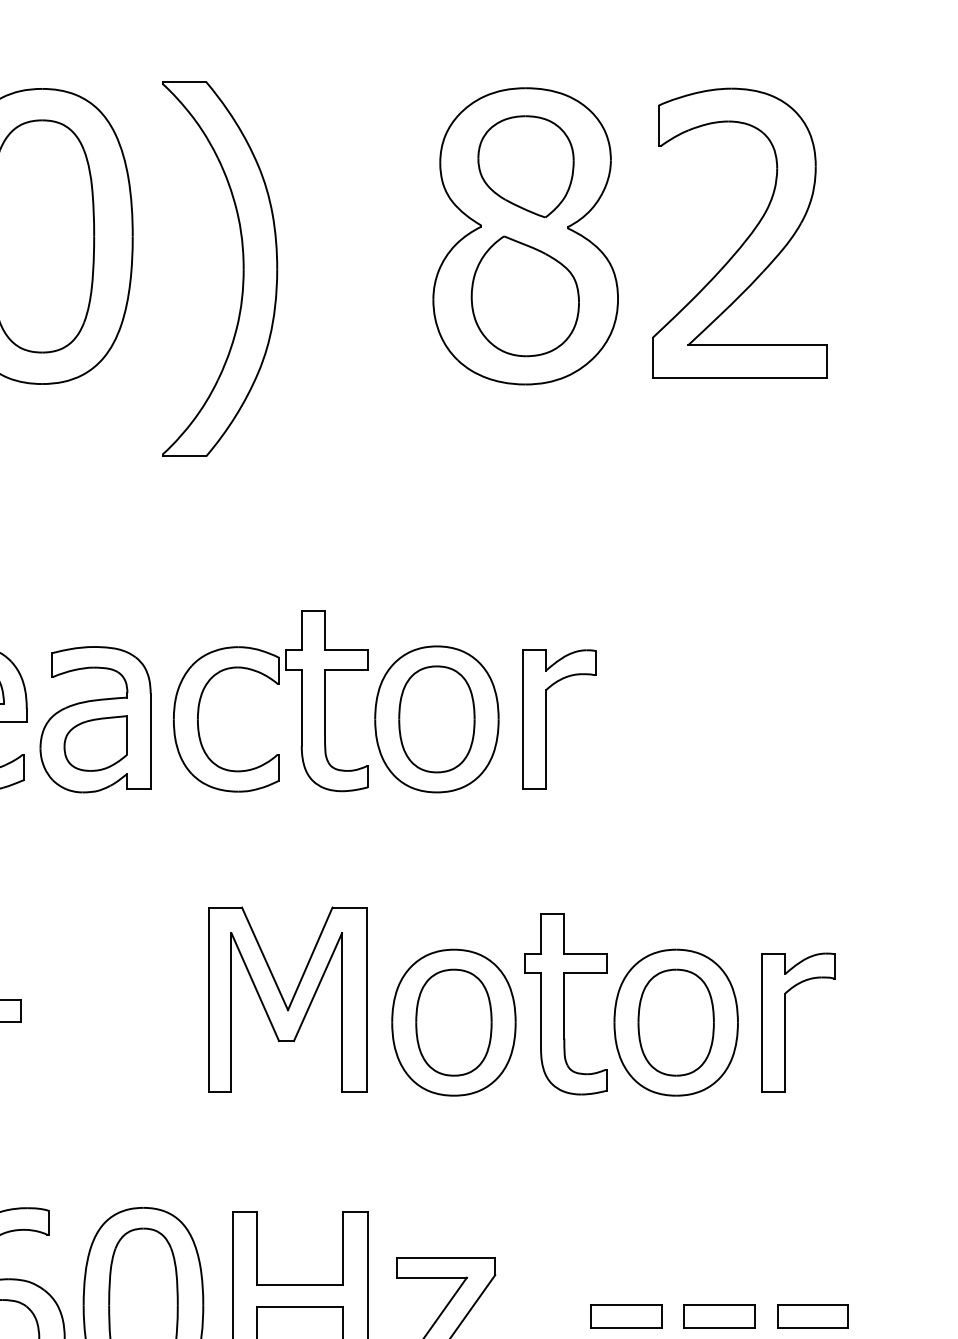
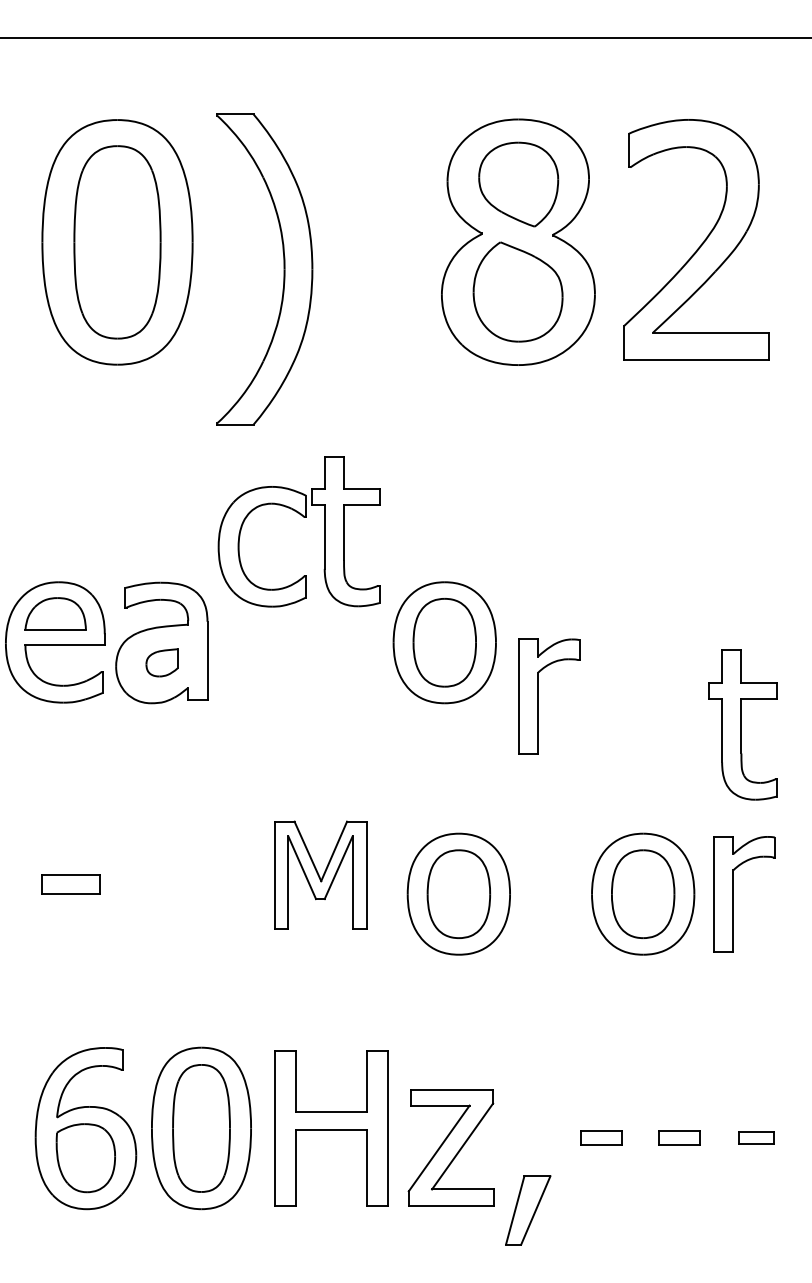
part: (276, 684) -> (303, 517), moved
part: (546, 719) -> (538, 696), moved
part: (95, 743) -> (161, 662), size x0.6
part: (286, 998) -> (320, 874), size x0.7
part: (565, 1003) -> (742, 724), moved
part: (625, 1316) -> (601, 1137), size x0.7
part: (720, 1316) -> (679, 1137), size x0.7
part: (812, 1316) -> (756, 1137), size x0.6

